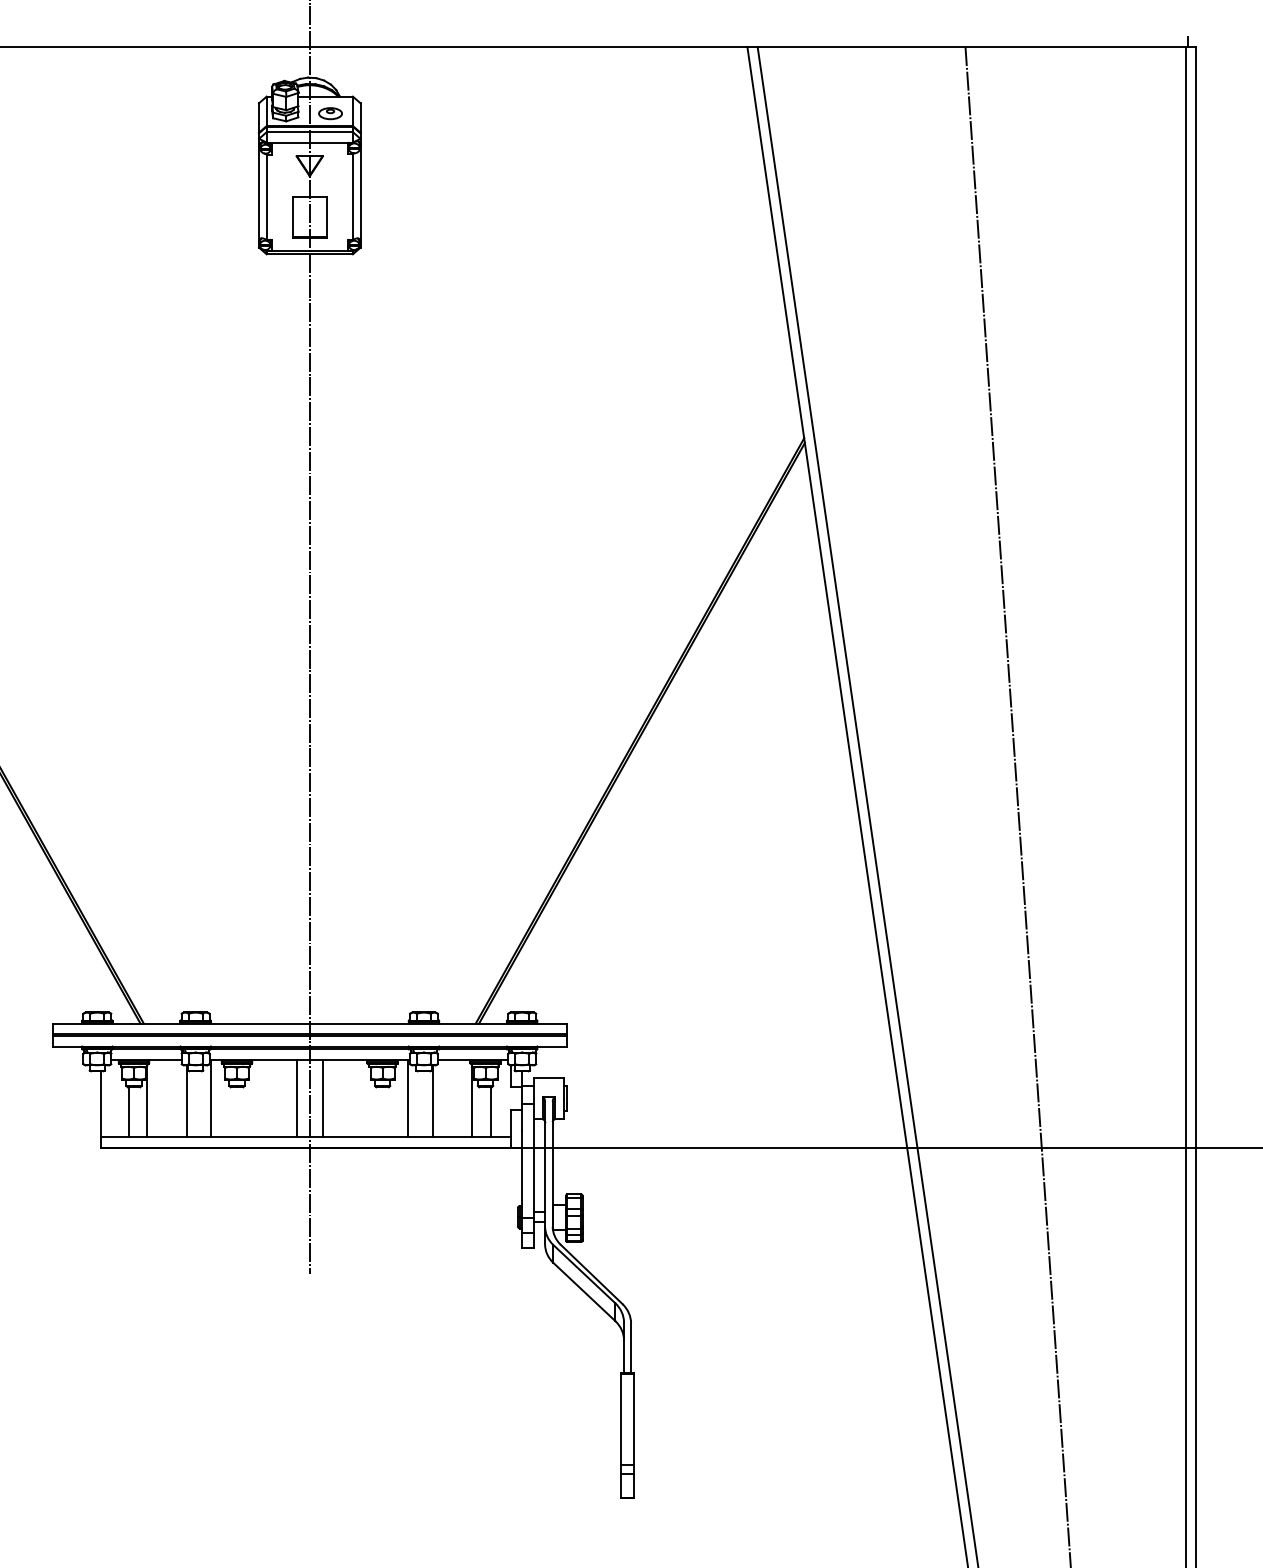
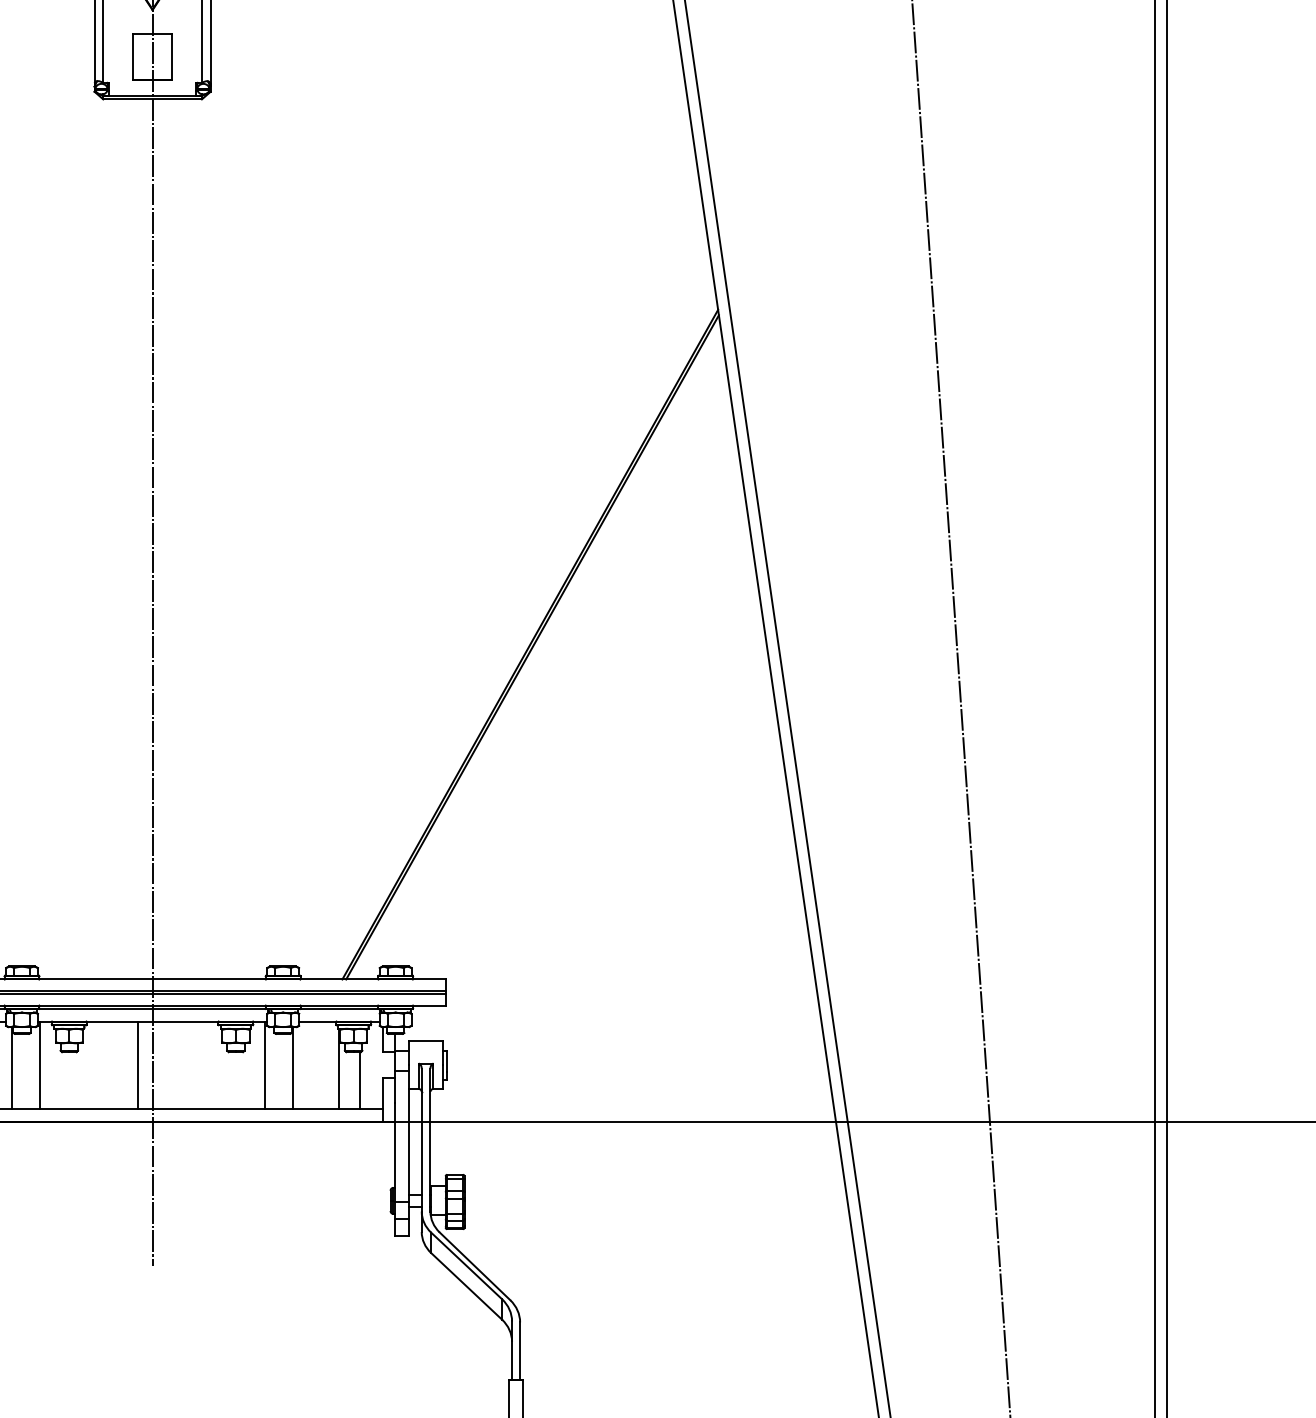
line: (322, 1098) -> (167, 1065), removed

